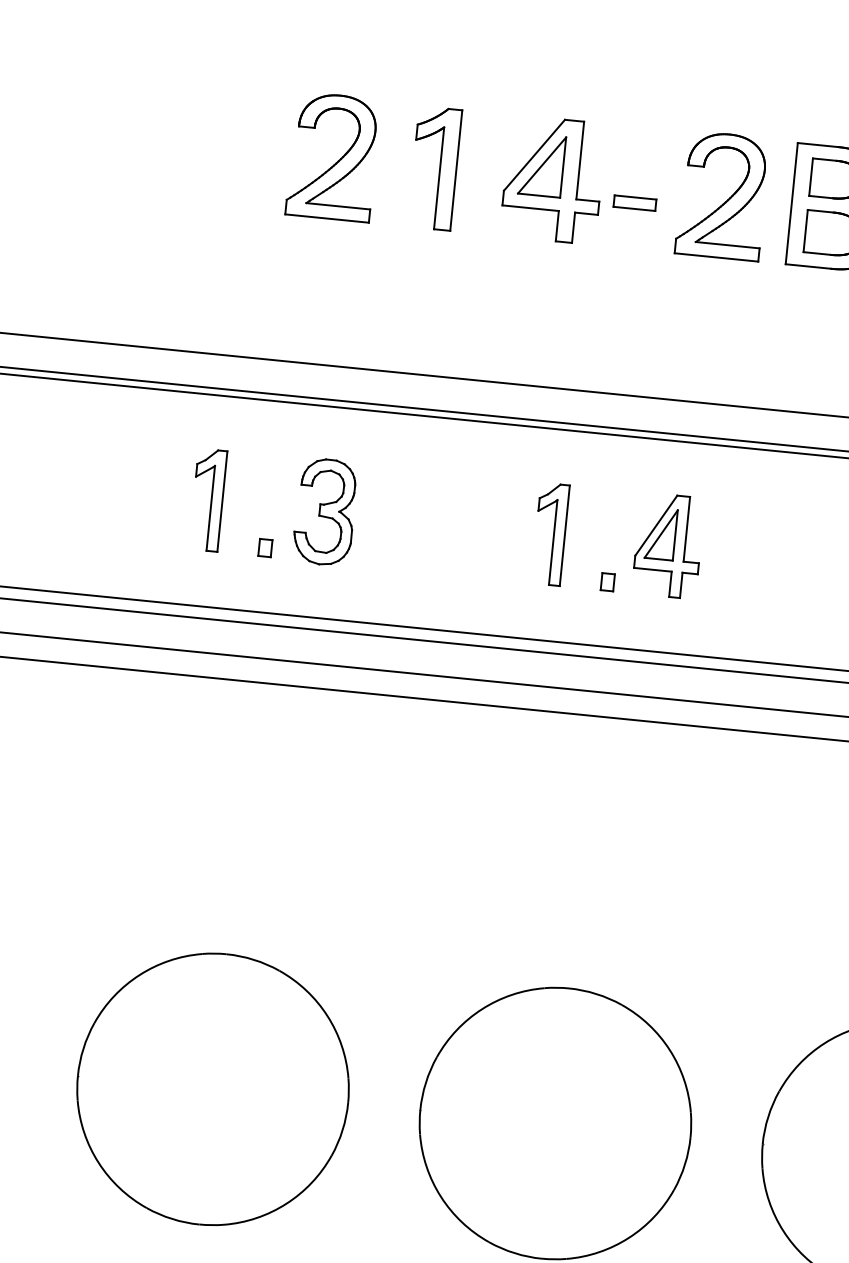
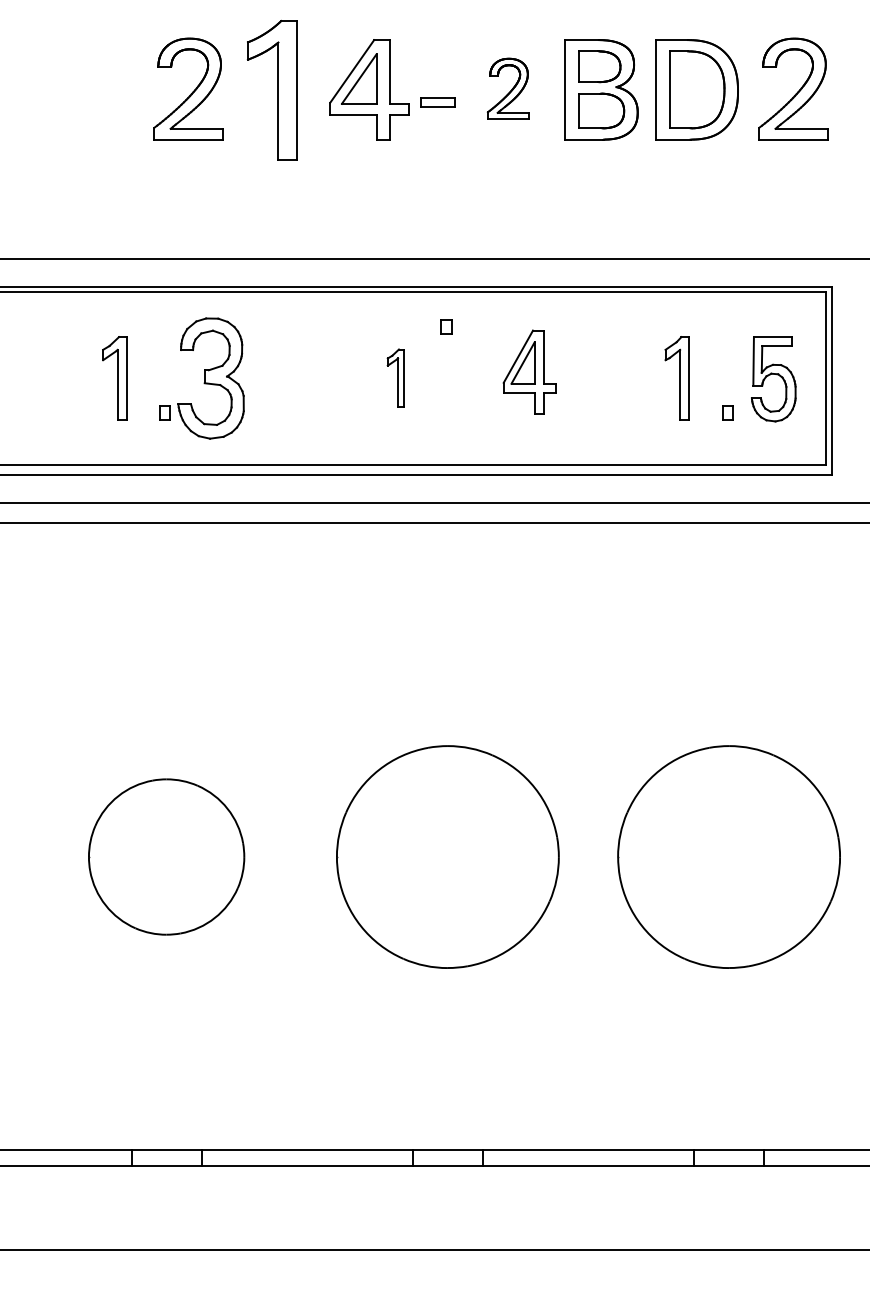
part: (433, 167) -> (271, 89), size x1.4
part: (722, 195) -> (508, 88), size x0.6
part: (324, 511) -> (210, 378), size x1.4
part: (549, 534) -> (395, 378), size x0.7
part: (668, 545) -> (529, 371), moved
part: (607, 582) -> (446, 326), moved
part: (212, 1088) -> (166, 856), size x0.7

